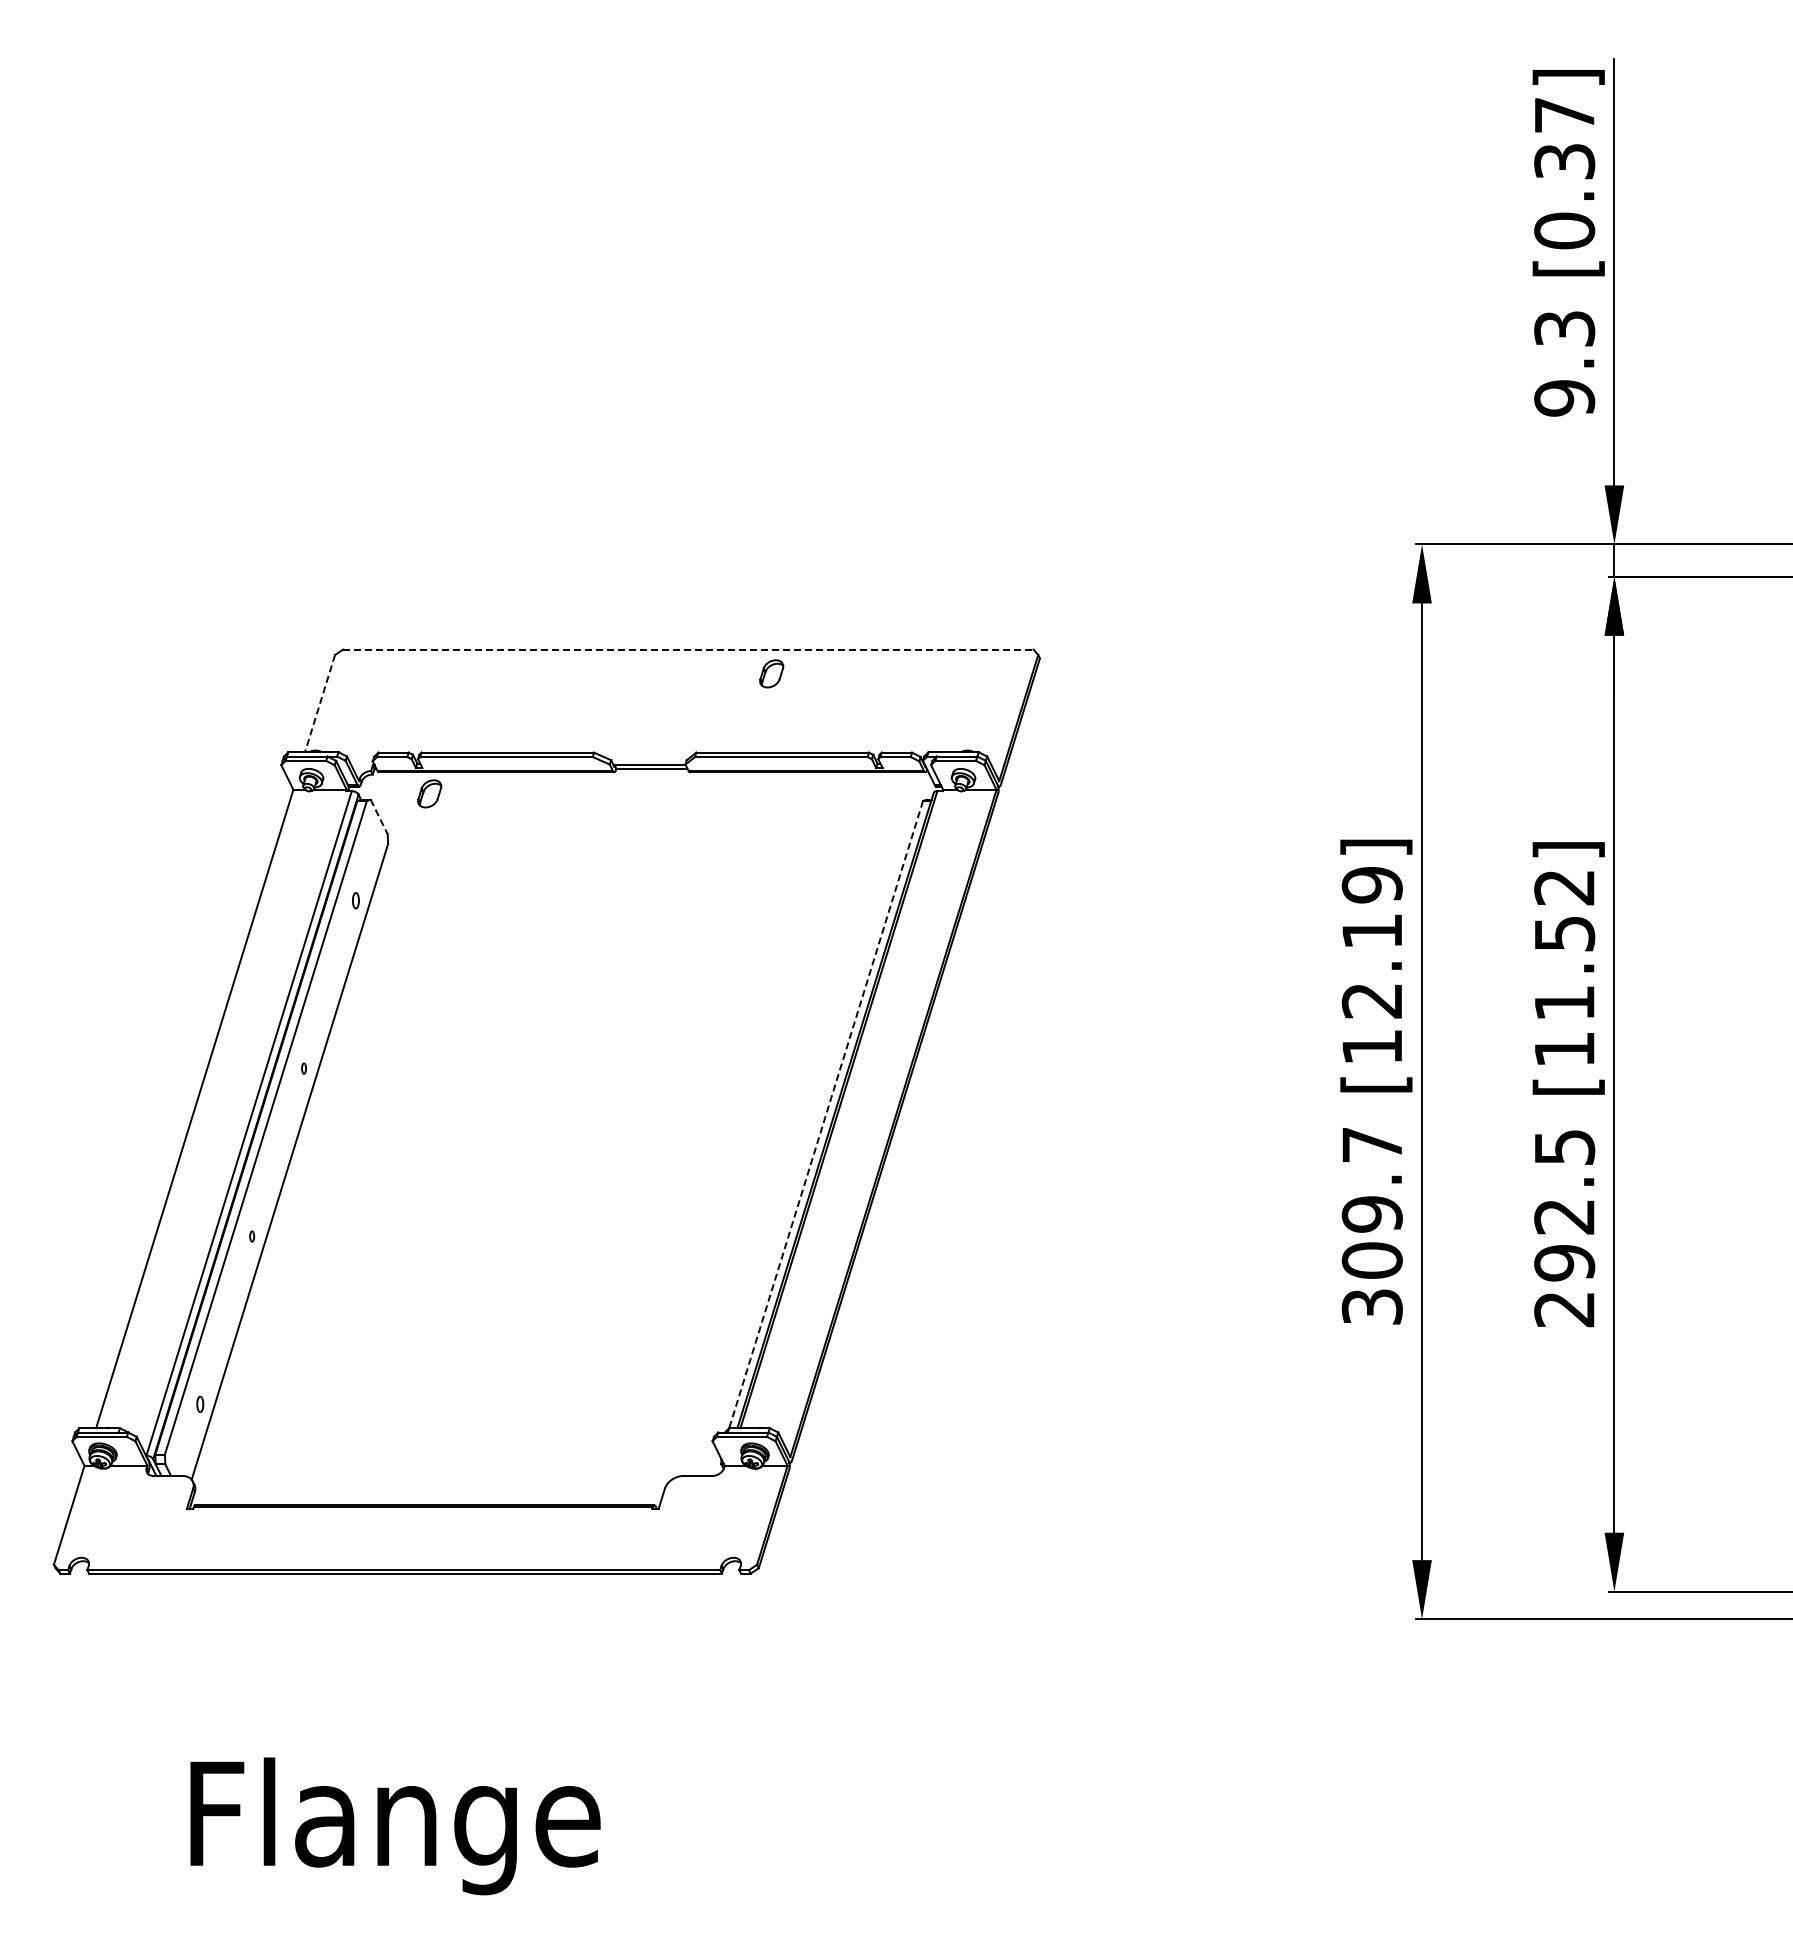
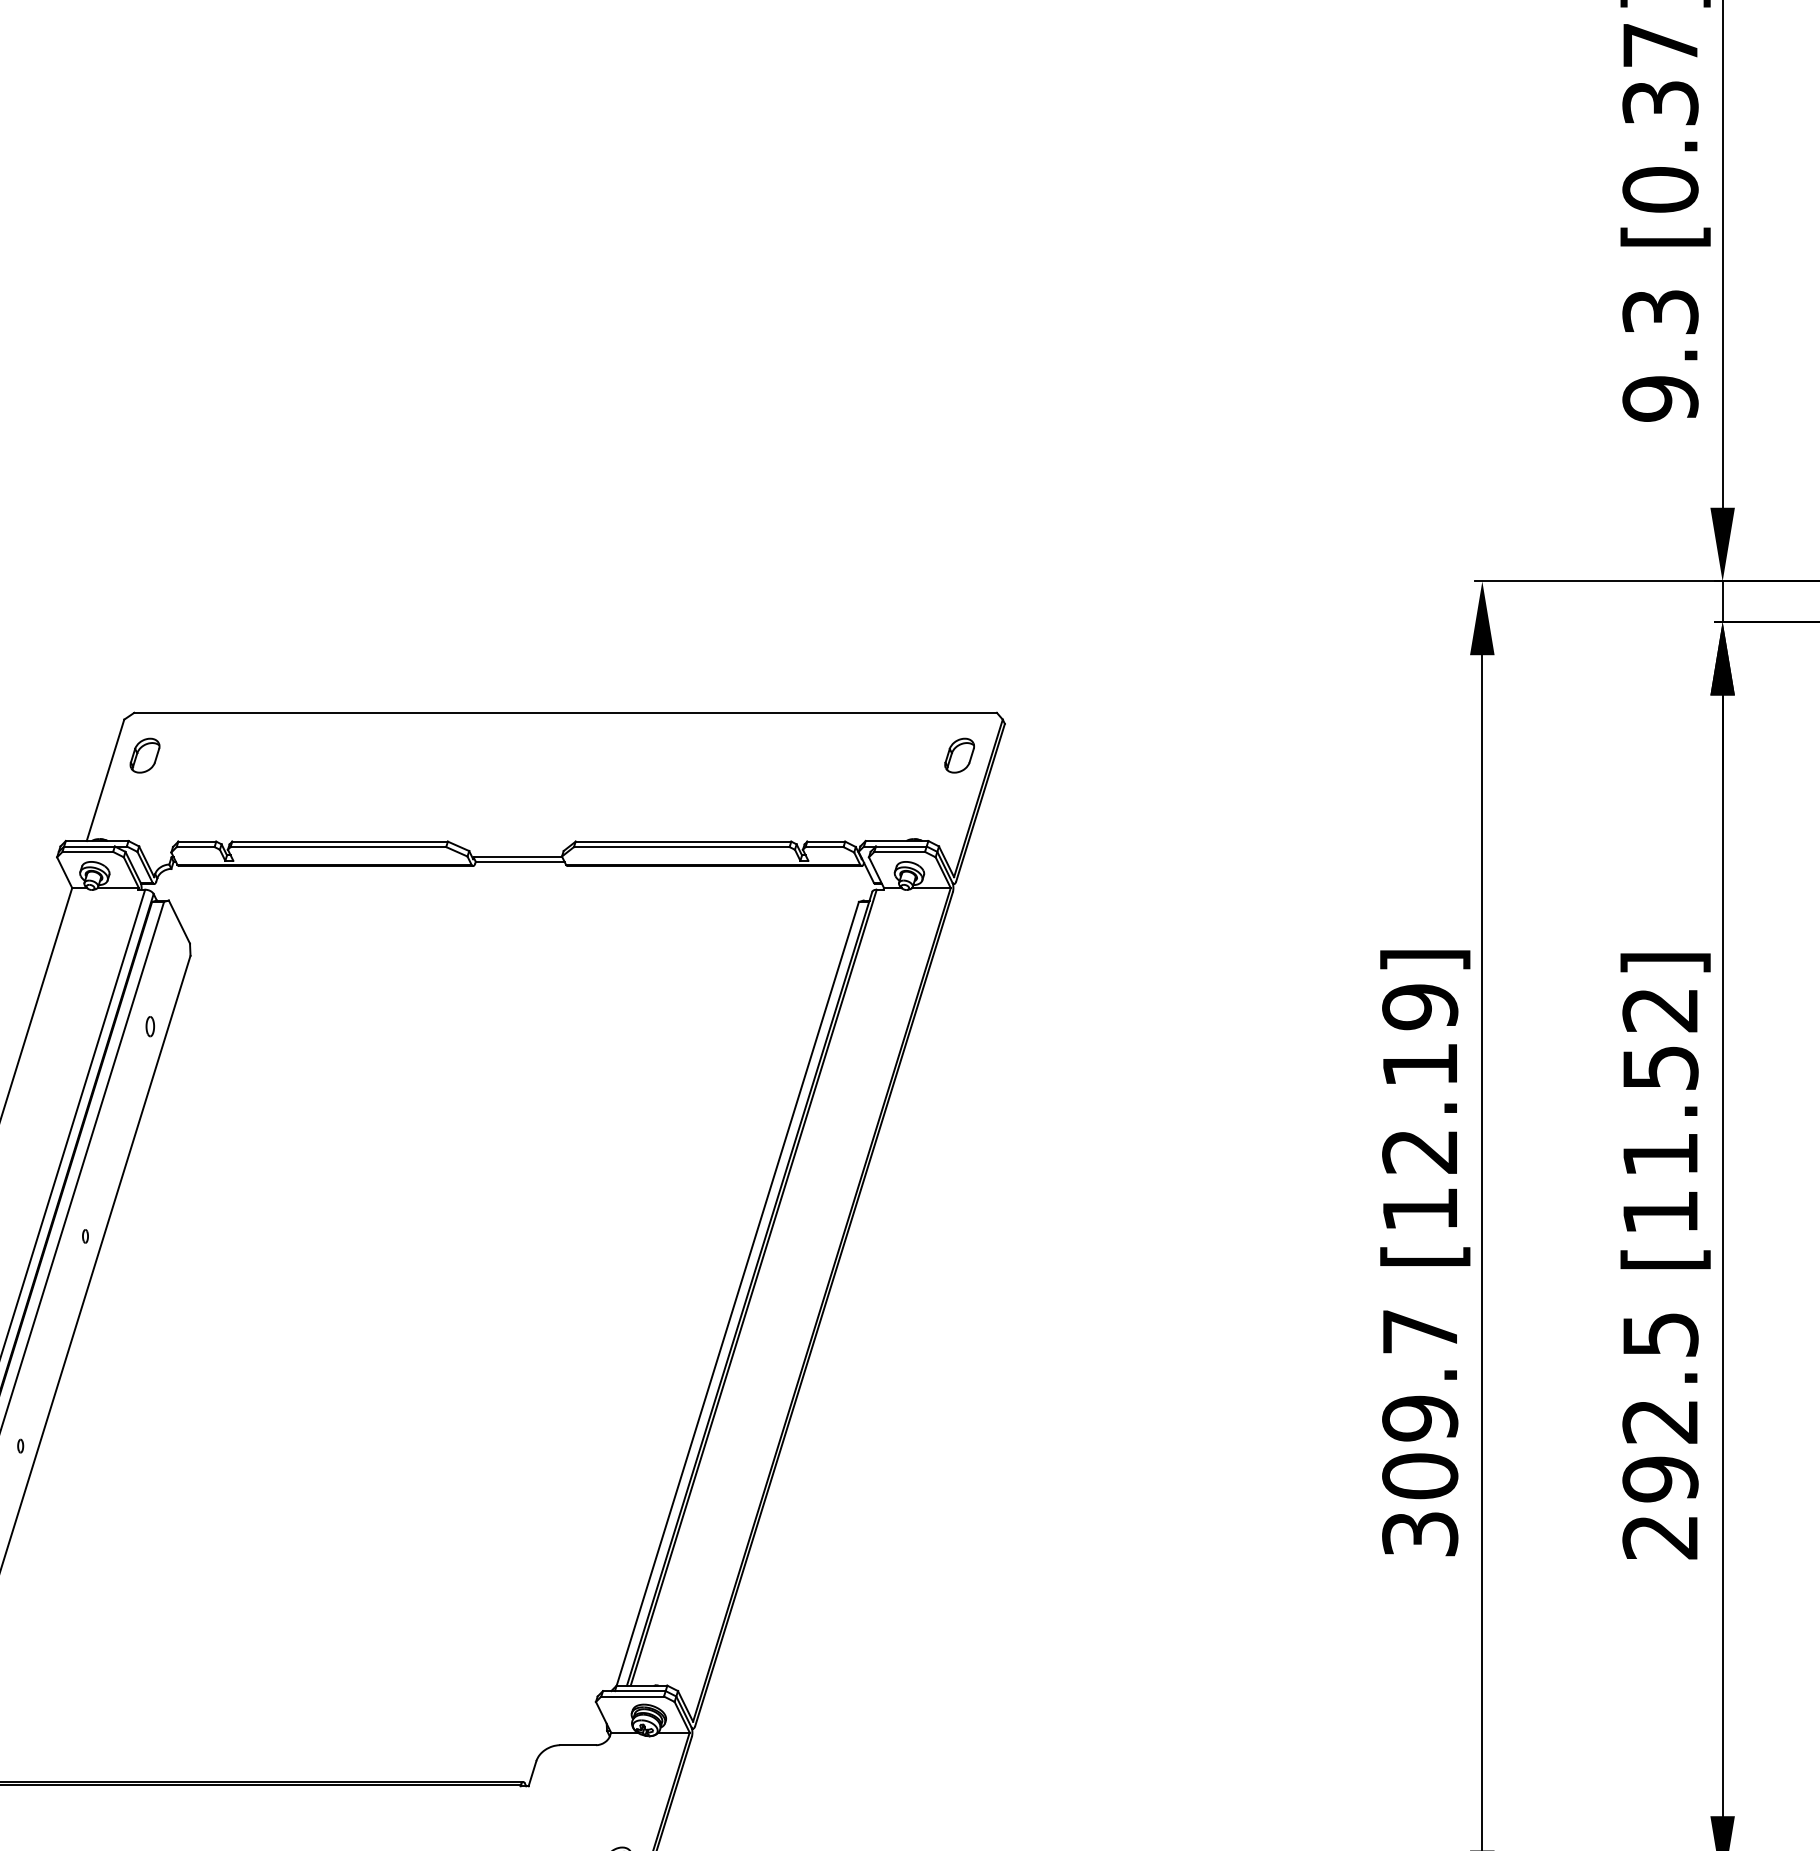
line: (688, 649) -> (565, 712), dashed -> solid
part: (771, 673) -> (959, 755), moved
line: (320, 703) -> (106, 780), dashed -> solid
part: (429, 793) -> (144, 755), moved
line: (379, 817) -> (179, 922), dashed -> solid
line: (826, 1115) -> (738, 1294), dashed -> solid

